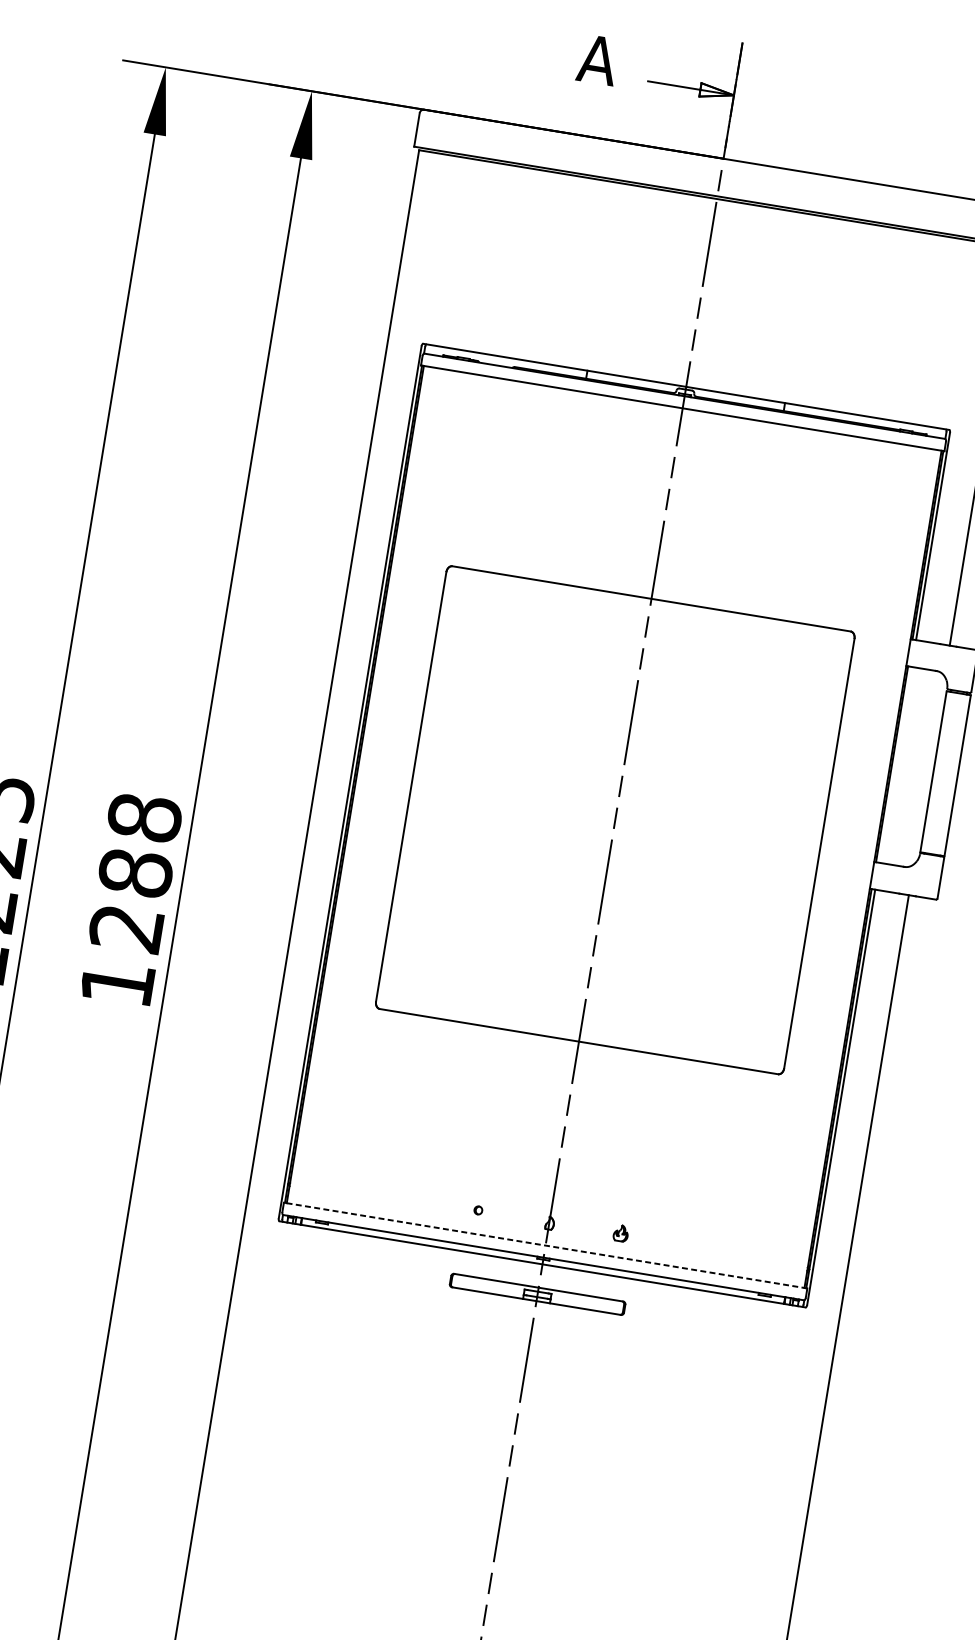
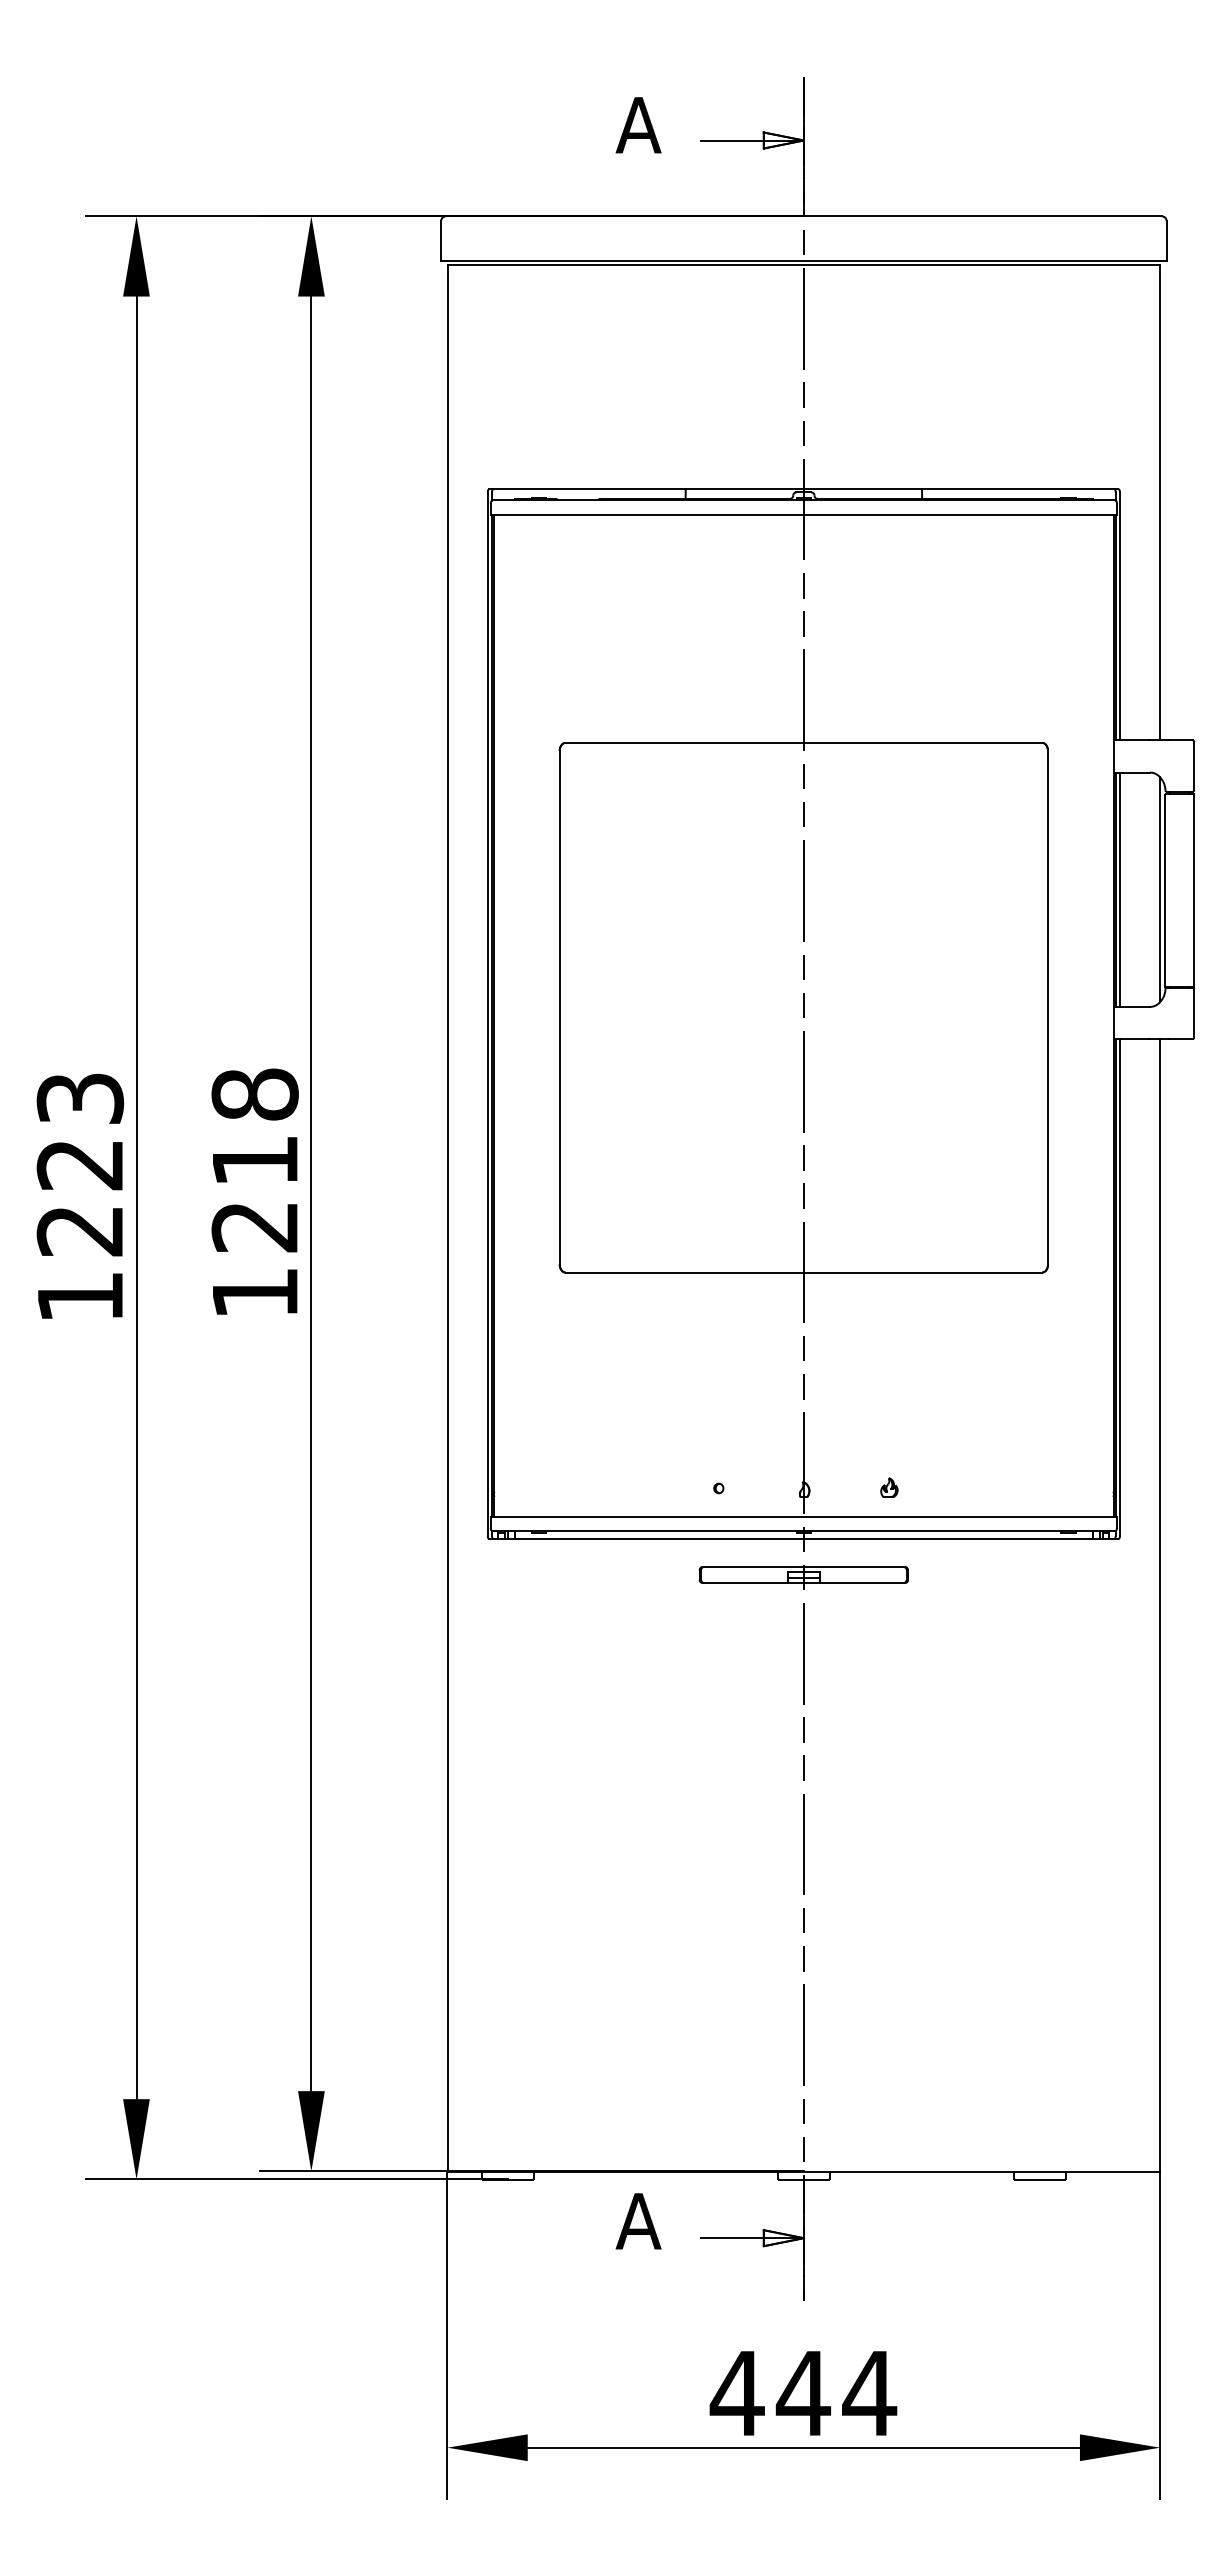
line: (895, 764) -> (1119, 889), added
line: (929, 770) -> (1160, 889), added
text: (135, 872) -> (254, 1160), 1288 -> 1218
line: (545, 1245) -> (803, 1516), dashed -> solid

